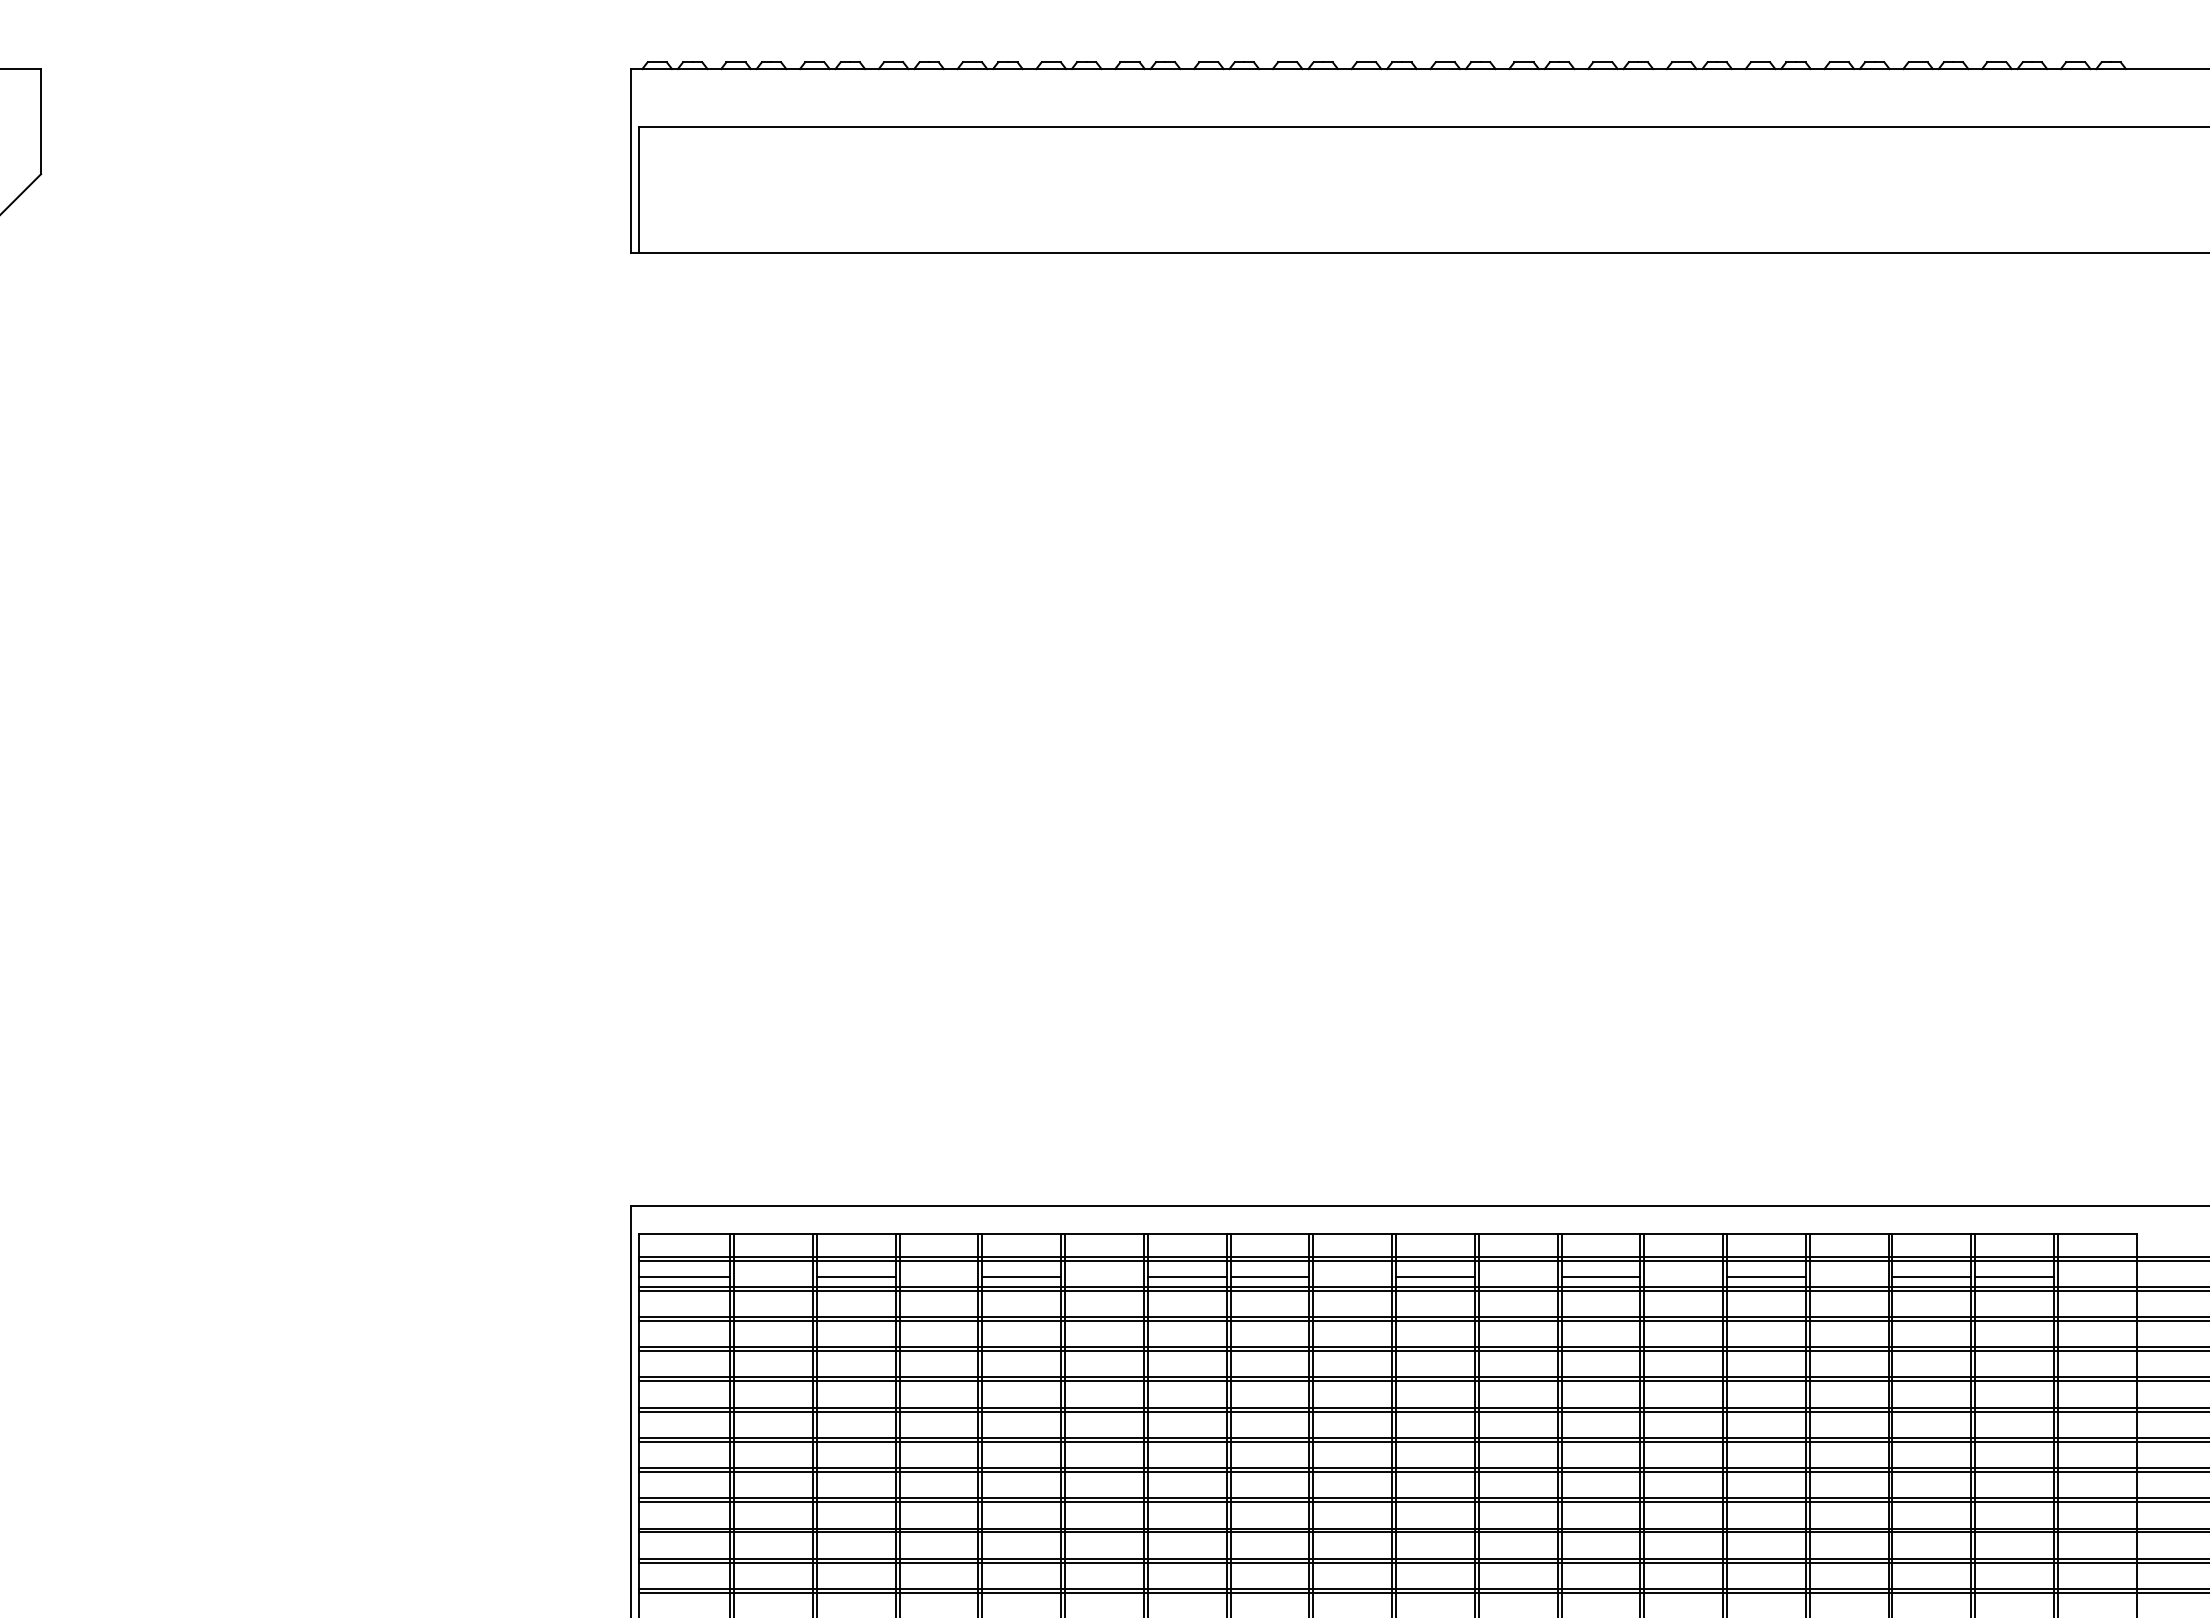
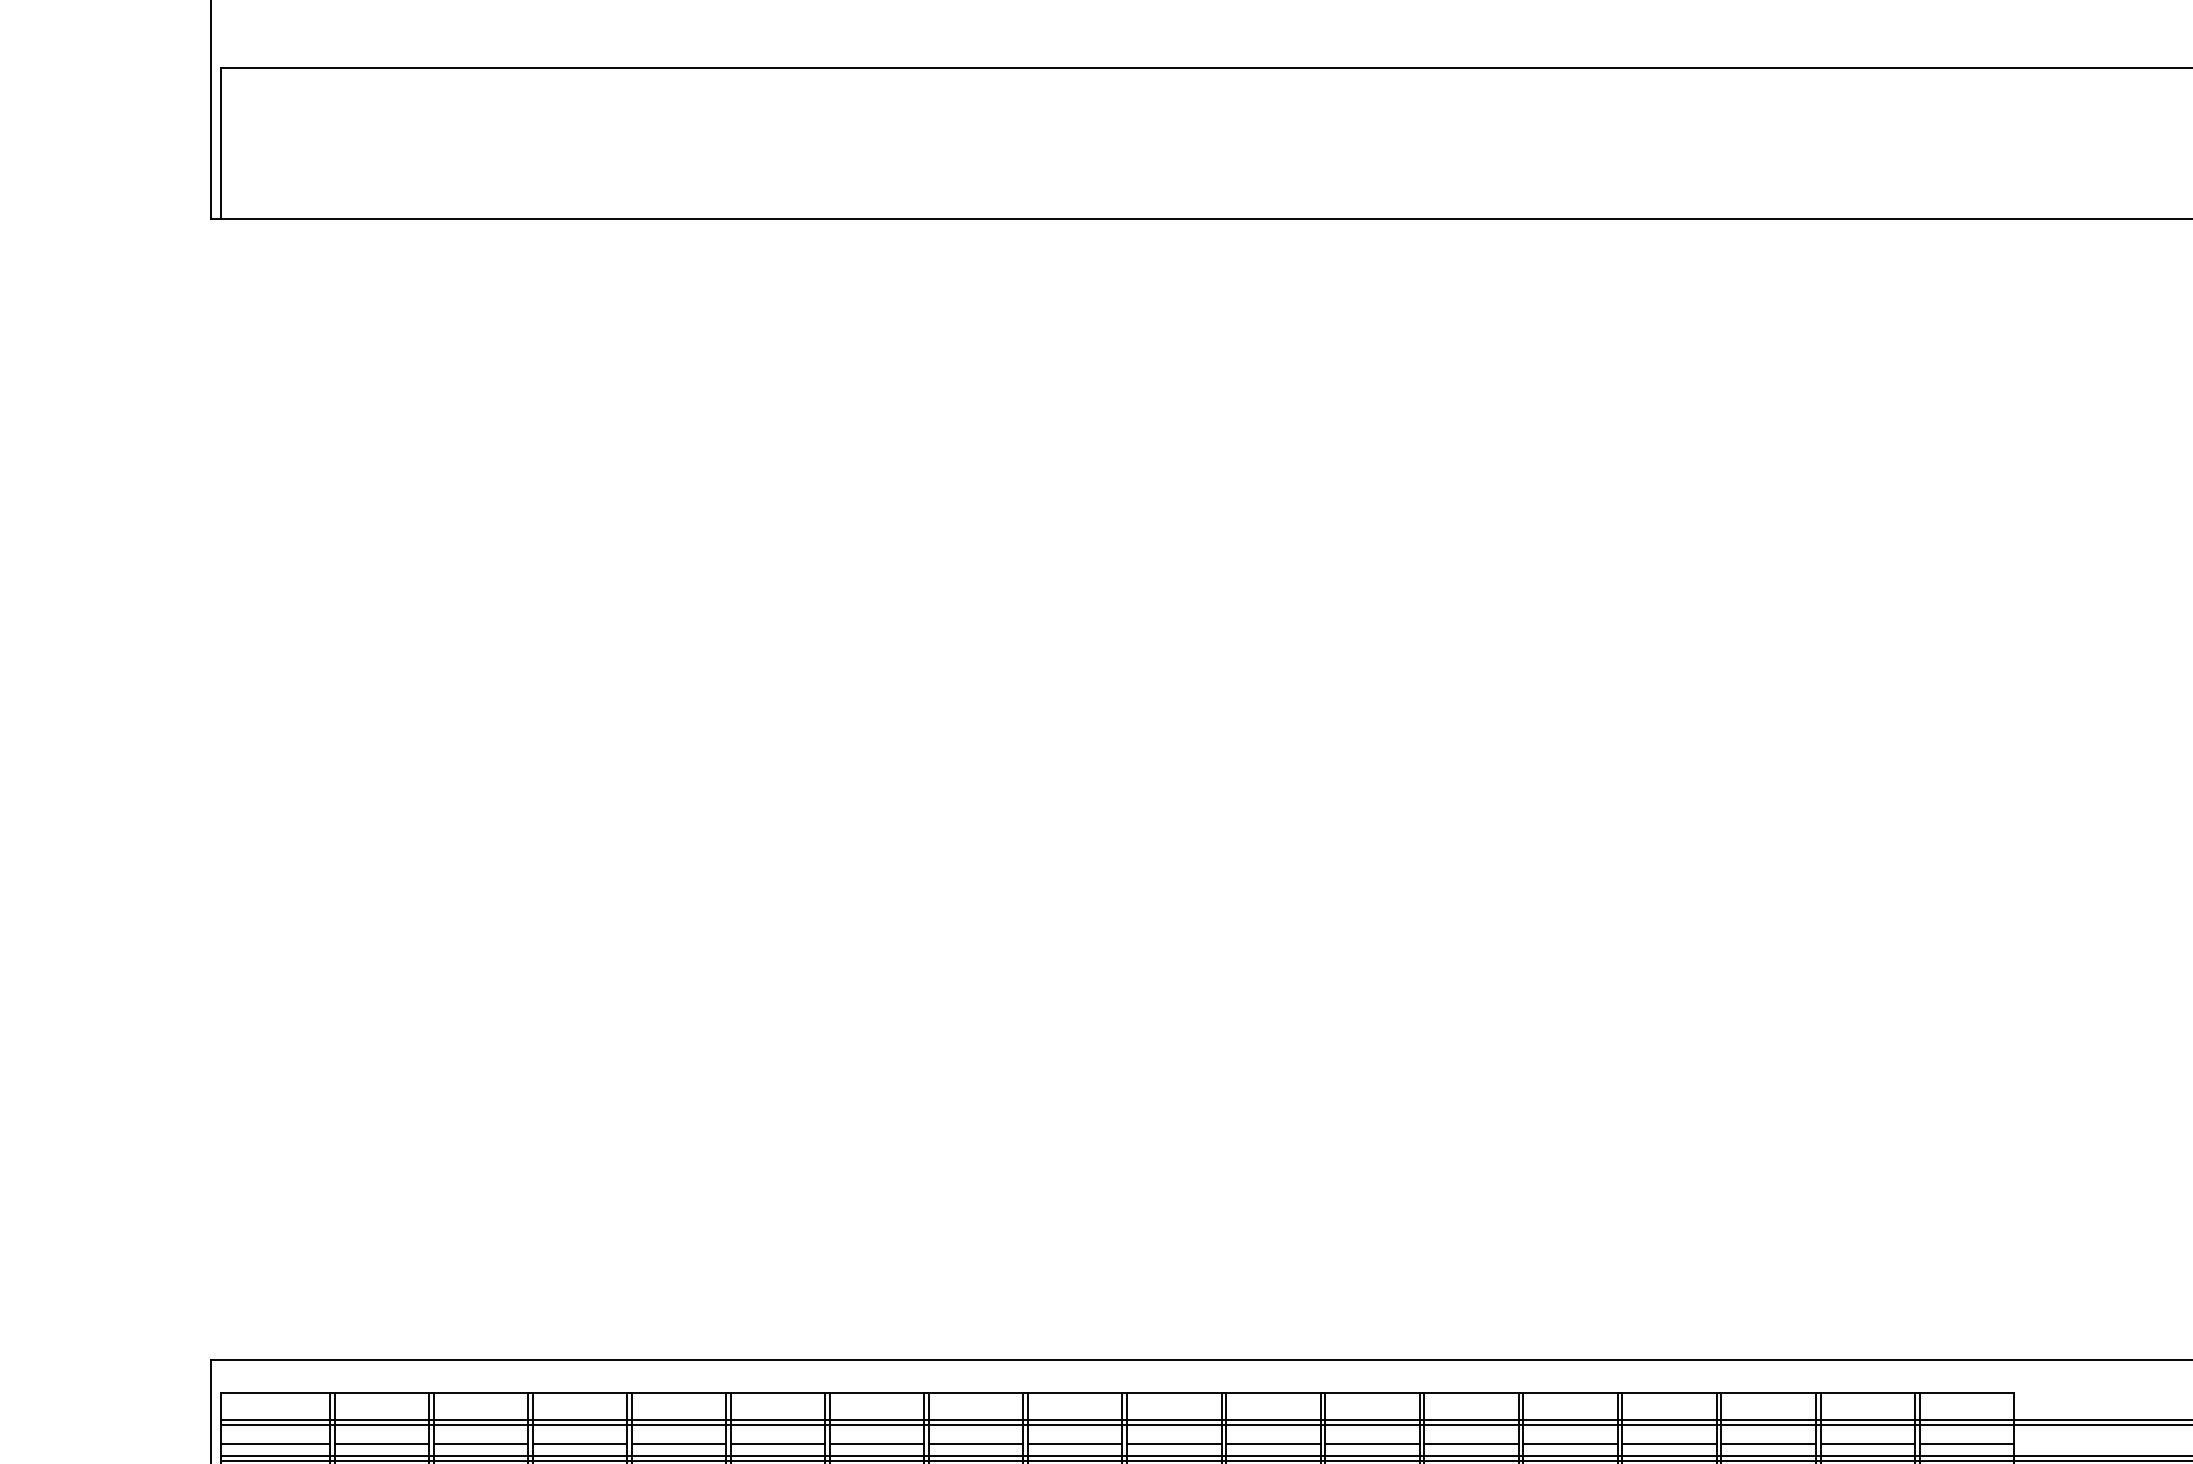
line: (773, 1276) -> (382, 1443), added
line: (938, 1276) -> (579, 1443), added
line: (1104, 1276) -> (778, 1443), added
line: (1352, 1276) -> (1075, 1443), added
line: (1517, 1276) -> (1272, 1443), added
line: (1683, 1276) -> (1471, 1443), added
line: (1848, 1276) -> (1668, 1443), added
line: (2096, 1276) -> (1965, 1443), added

